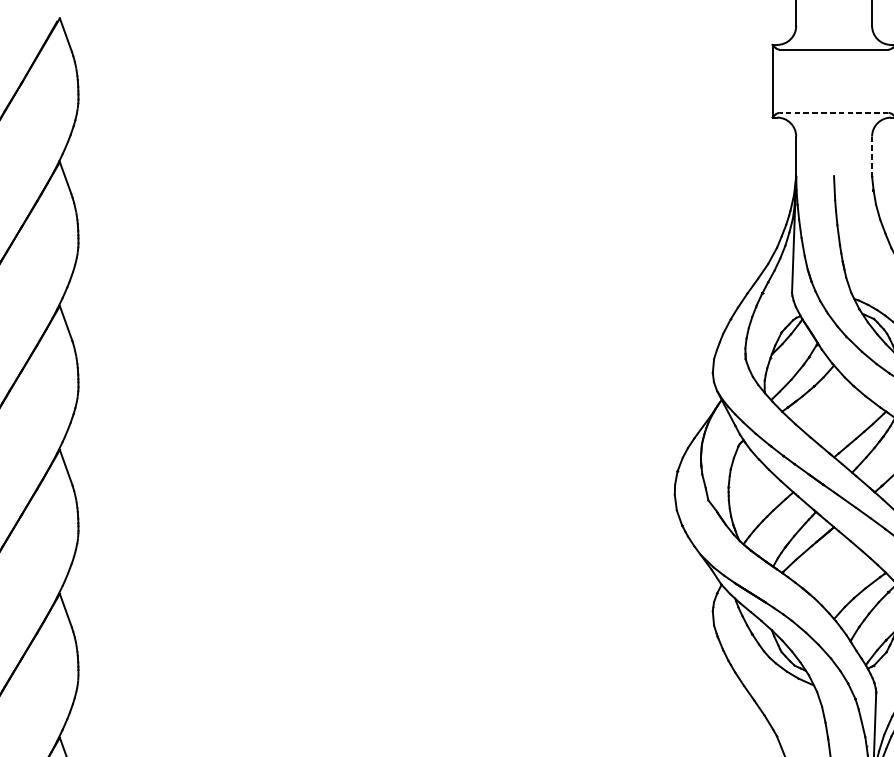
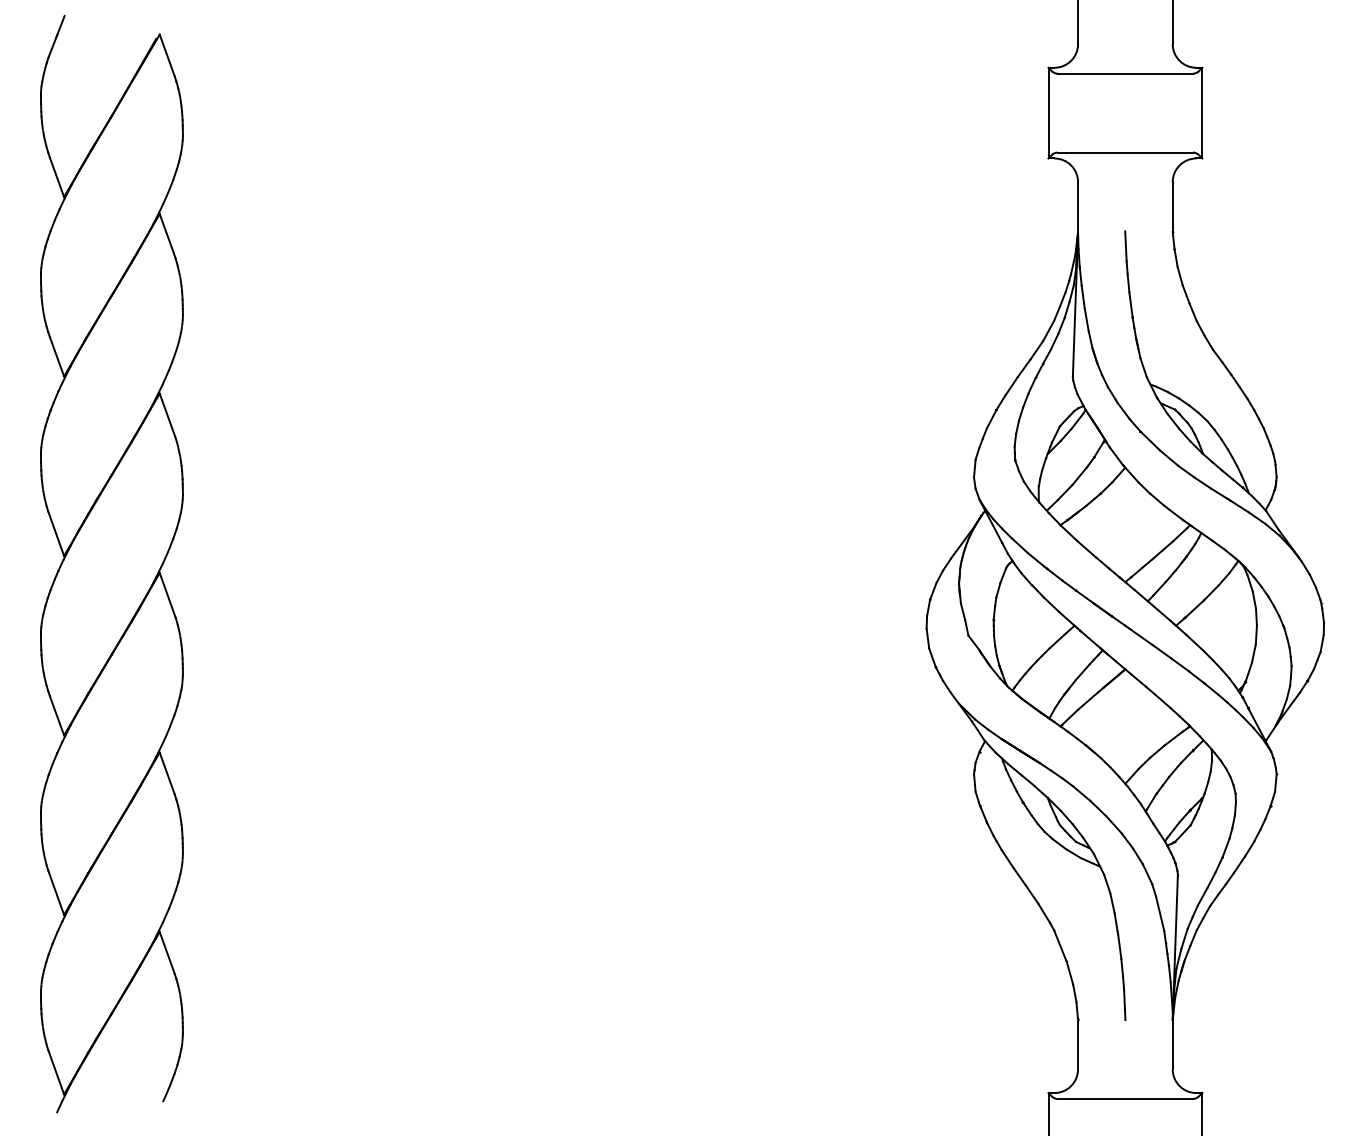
line: (834, 112) -> (1125, 152), dashed -> solid
line: (871, 156) -> (1172, 206), dashed -> solid

